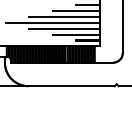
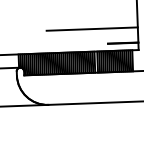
line: (75, 11) -> (105, 6), removed
line: (64, 17) -> (91, 14), removed
line: (52, 22) -> (76, 21), removed
line: (75, 34) -> (106, 35), removed

